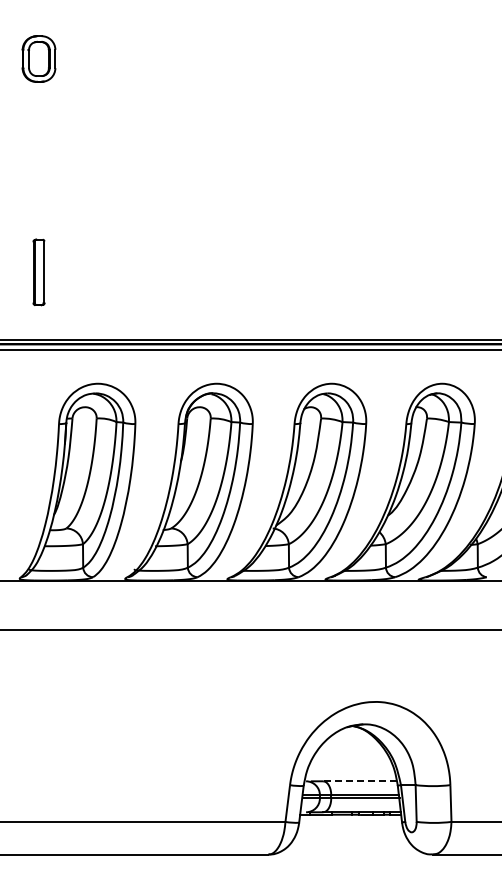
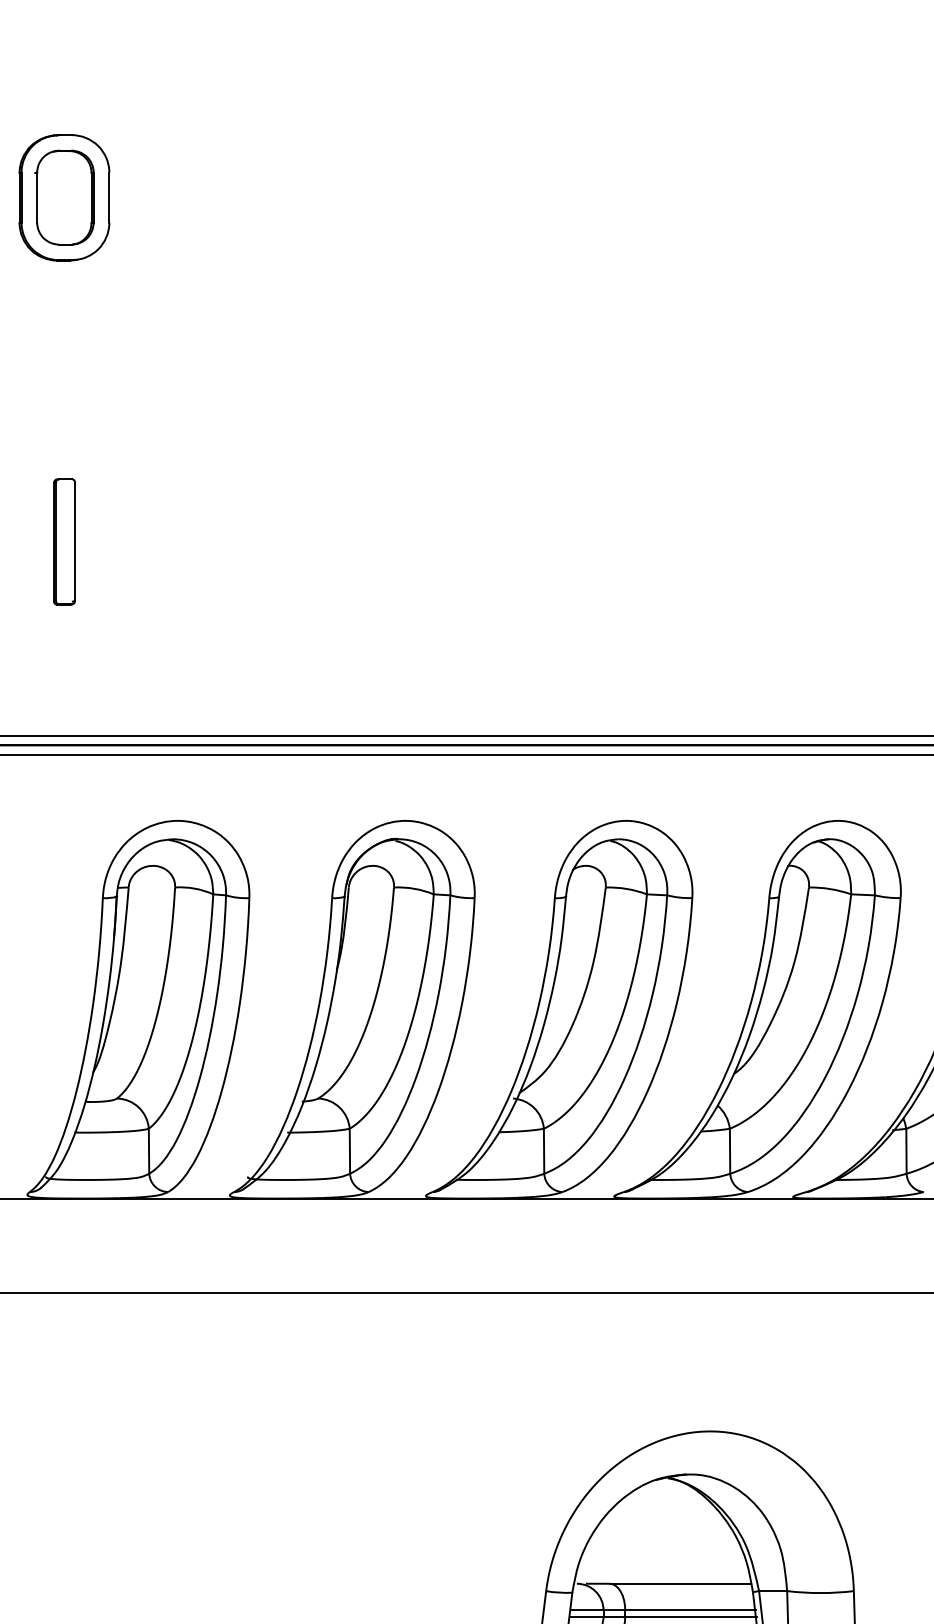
part: (38, 58) -> (63, 196), size x1.43
part: (38, 272) -> (63, 542), moved
line: (359, 781) -> (679, 1584), dashed -> solid

